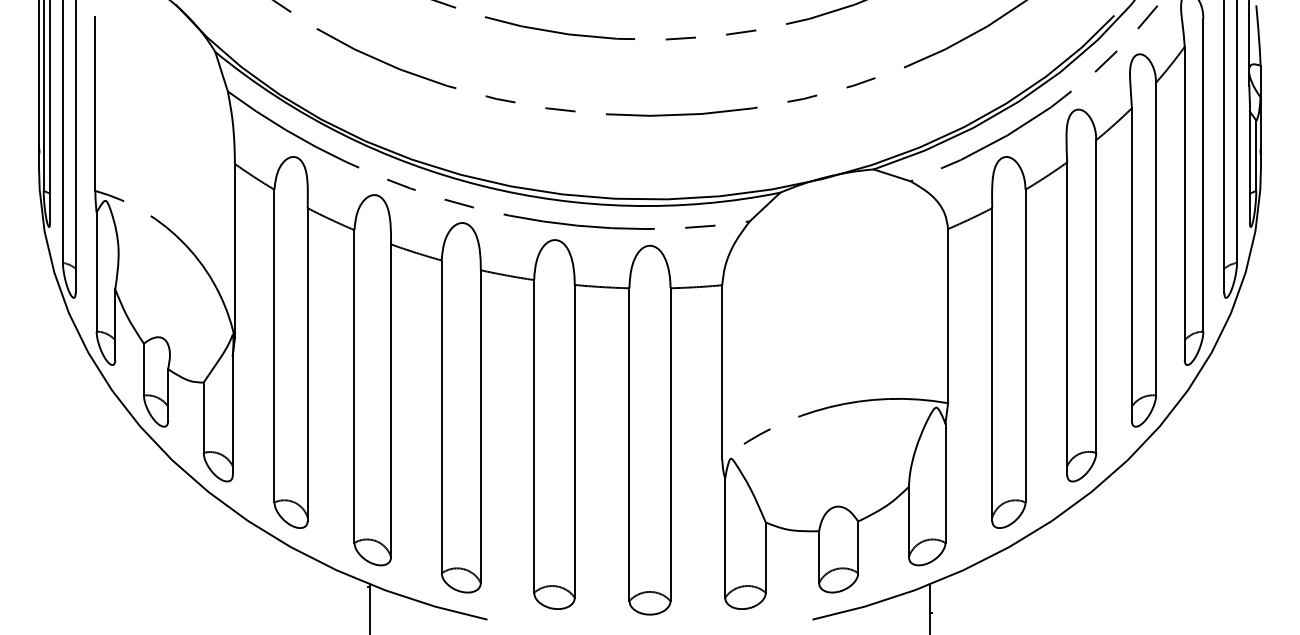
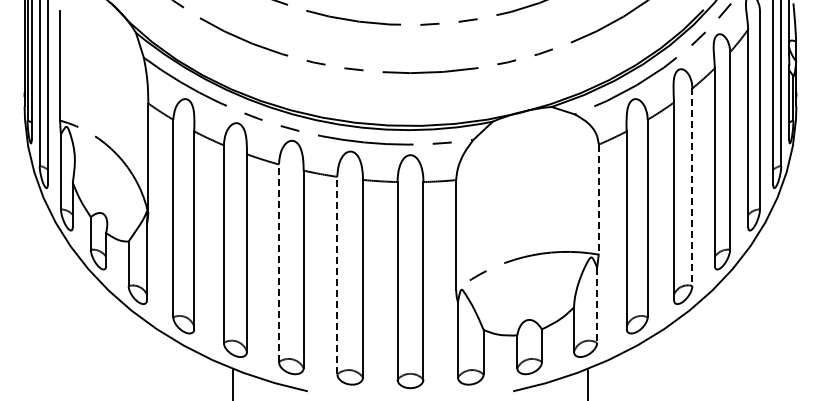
line: (1096, 296) -> (692, 187), solid -> dashed
line: (947, 315) -> (598, 199), solid -> dashed
line: (441, 417) -> (278, 263), solid -> dashed
line: (534, 436) -> (337, 275), solid -> dashed
line: (946, 483) -> (597, 305), solid -> dashed

